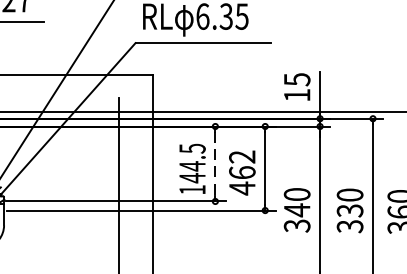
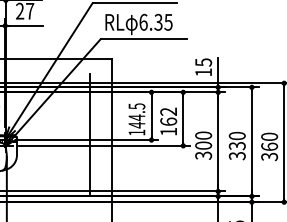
line: (215, 164) -> (151, 116), dashed -> solid
text: (242, 188) -> (168, 131), 462 -> 162
text: (297, 209) -> (203, 145), 340 -> 300

